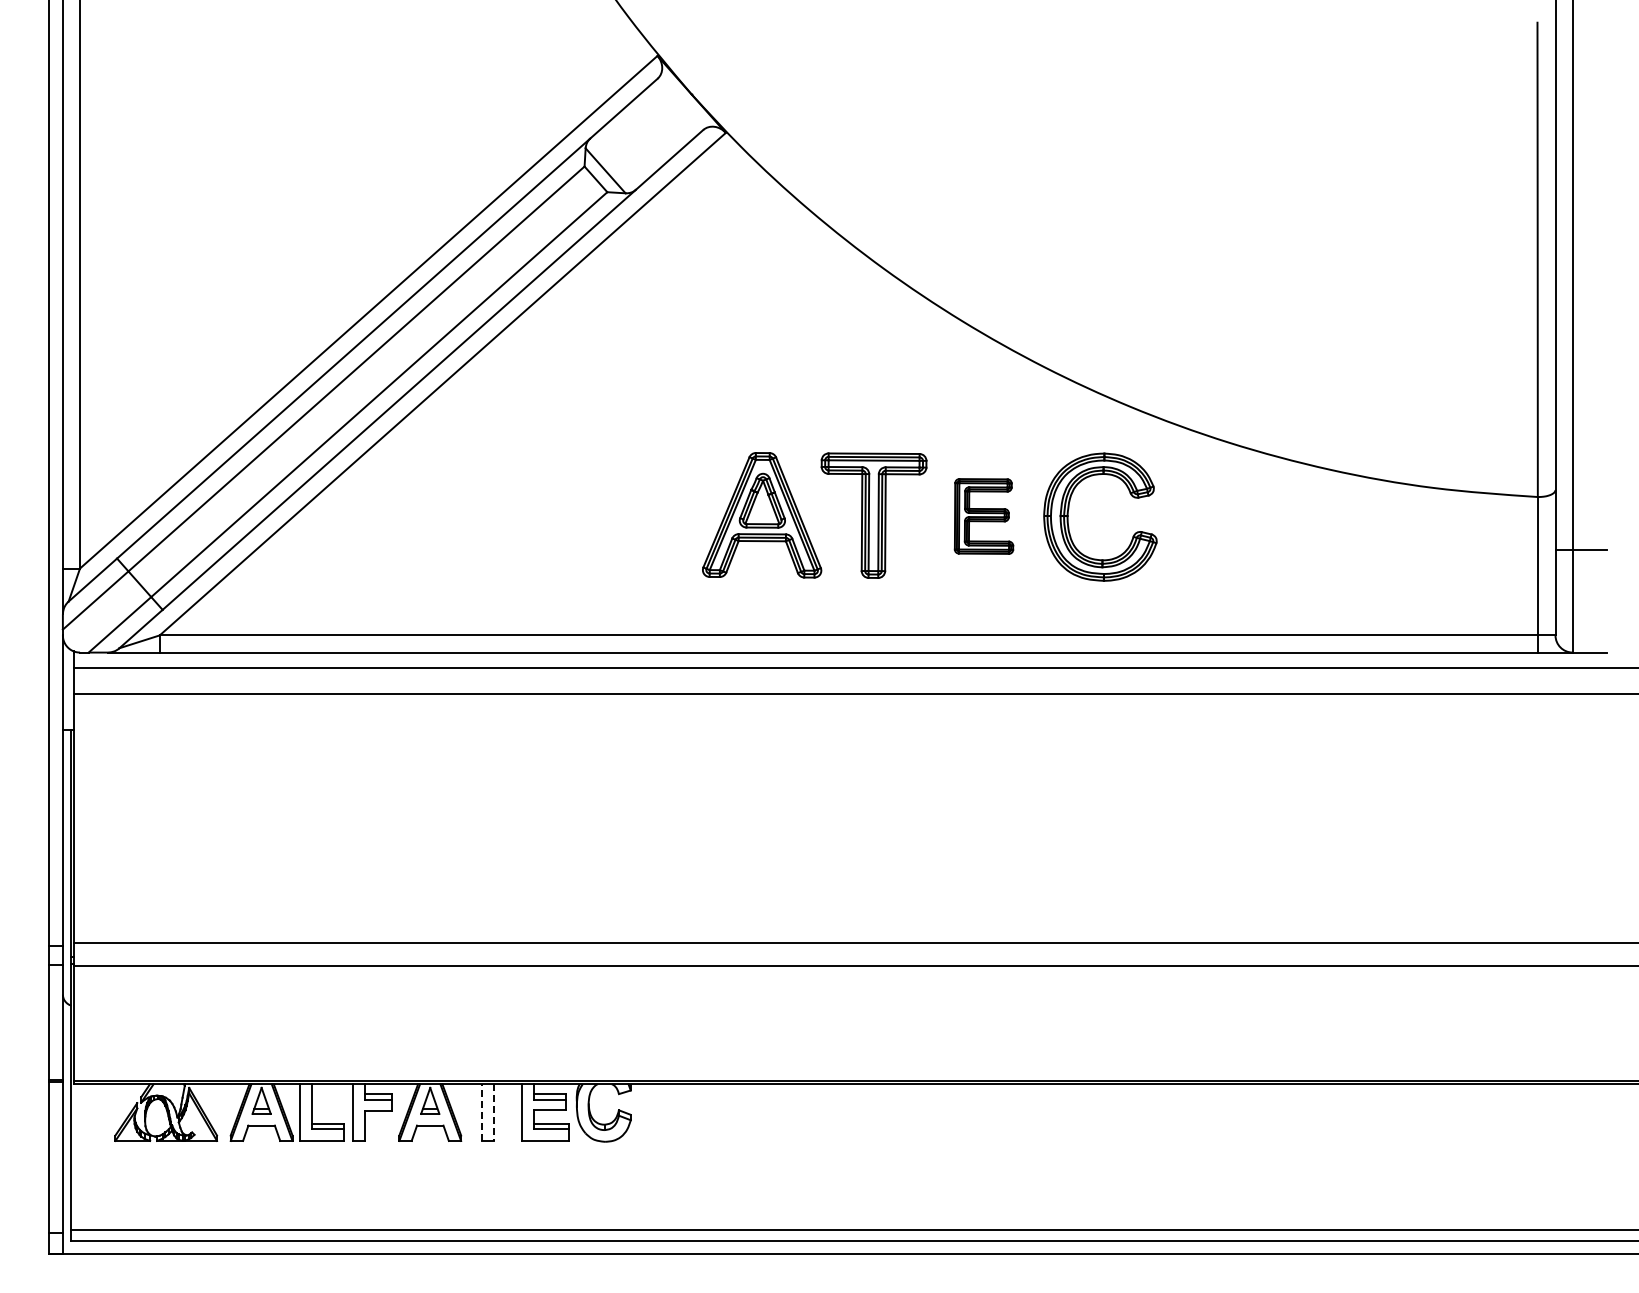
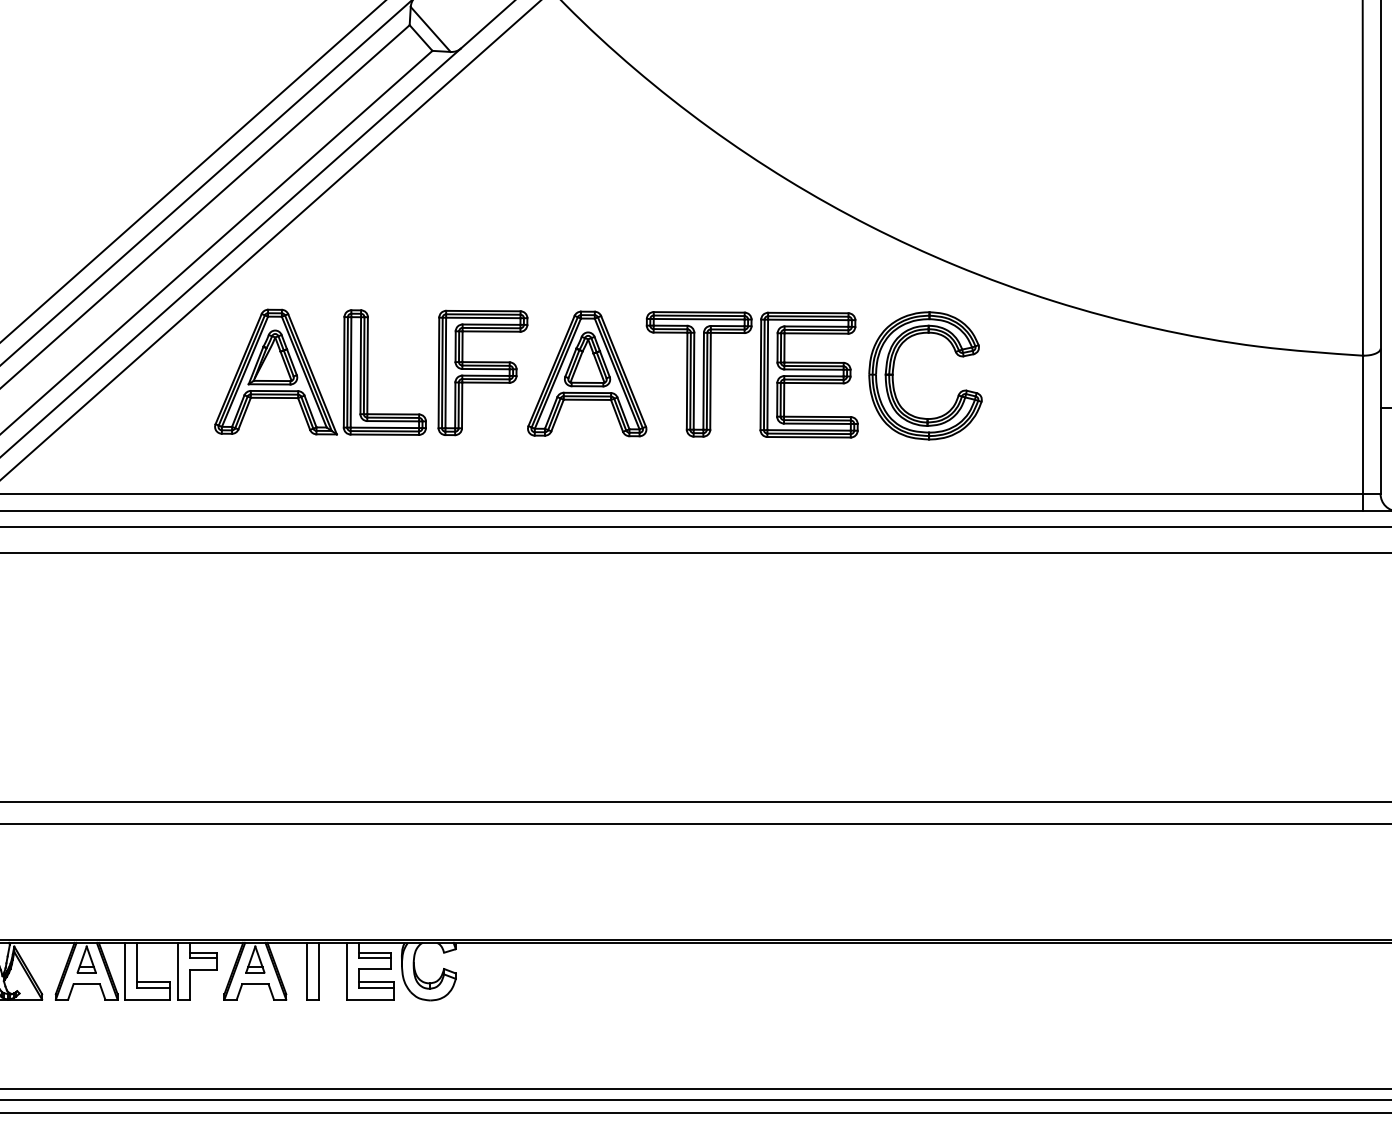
part: (657, 514) -> (482, 373), added
part: (983, 516) -> (808, 375), size x1.67
part: (489, 517) -> (314, 376), added
line: (481, 1112) -> (306, 971), dashed -> solid
line: (493, 1113) -> (318, 972), dashed -> solid

